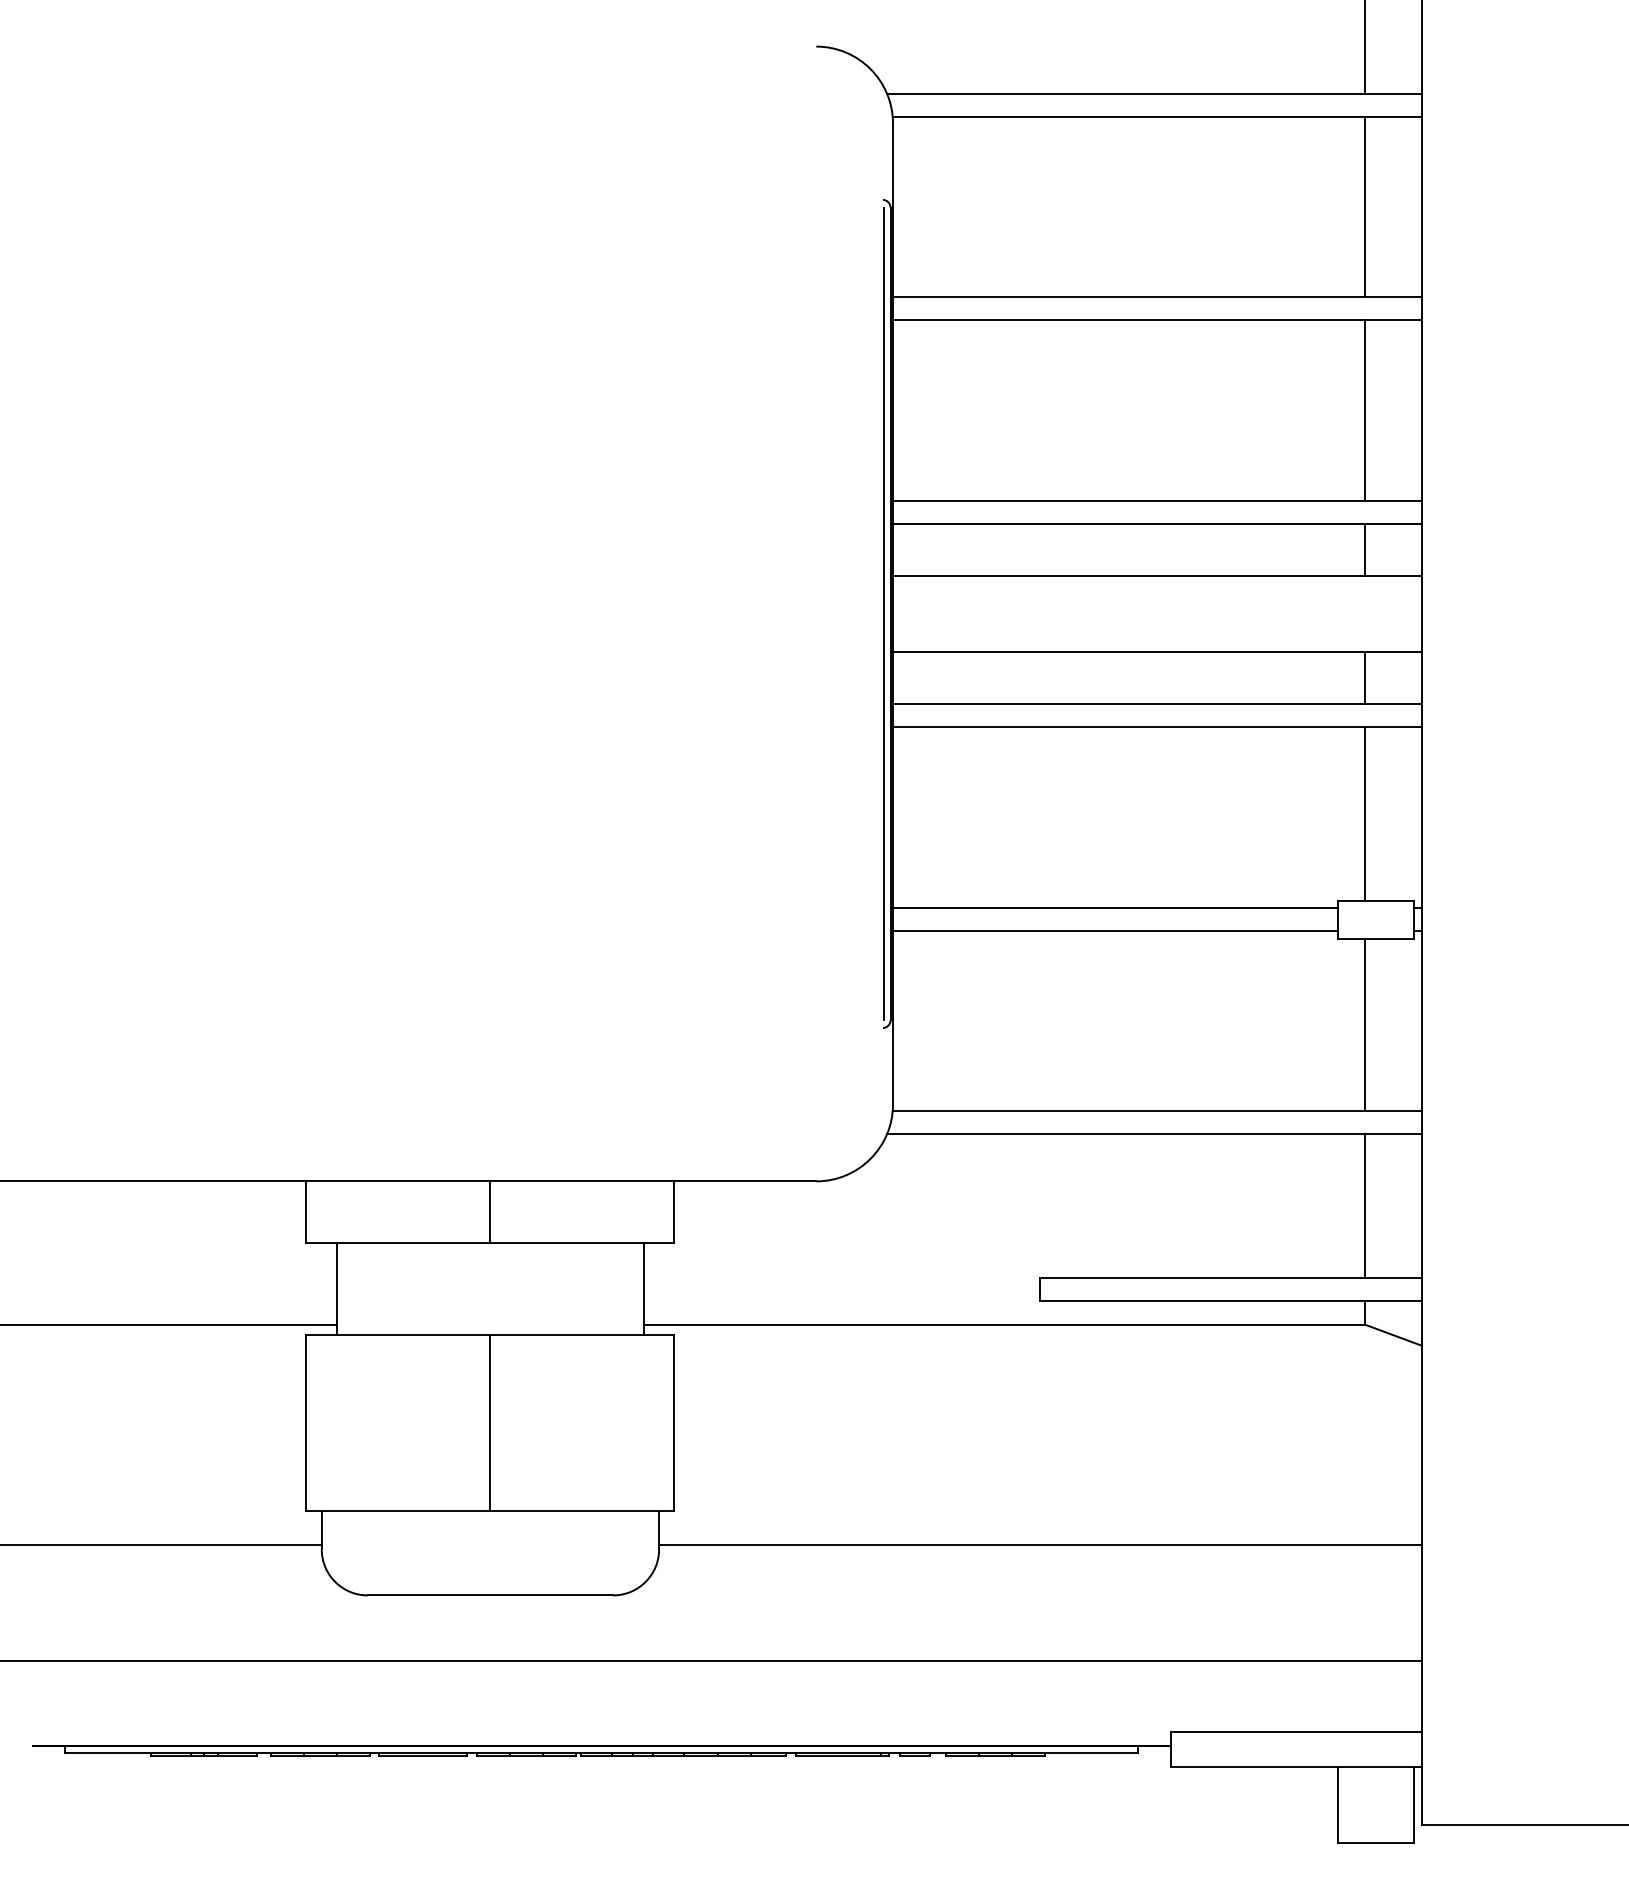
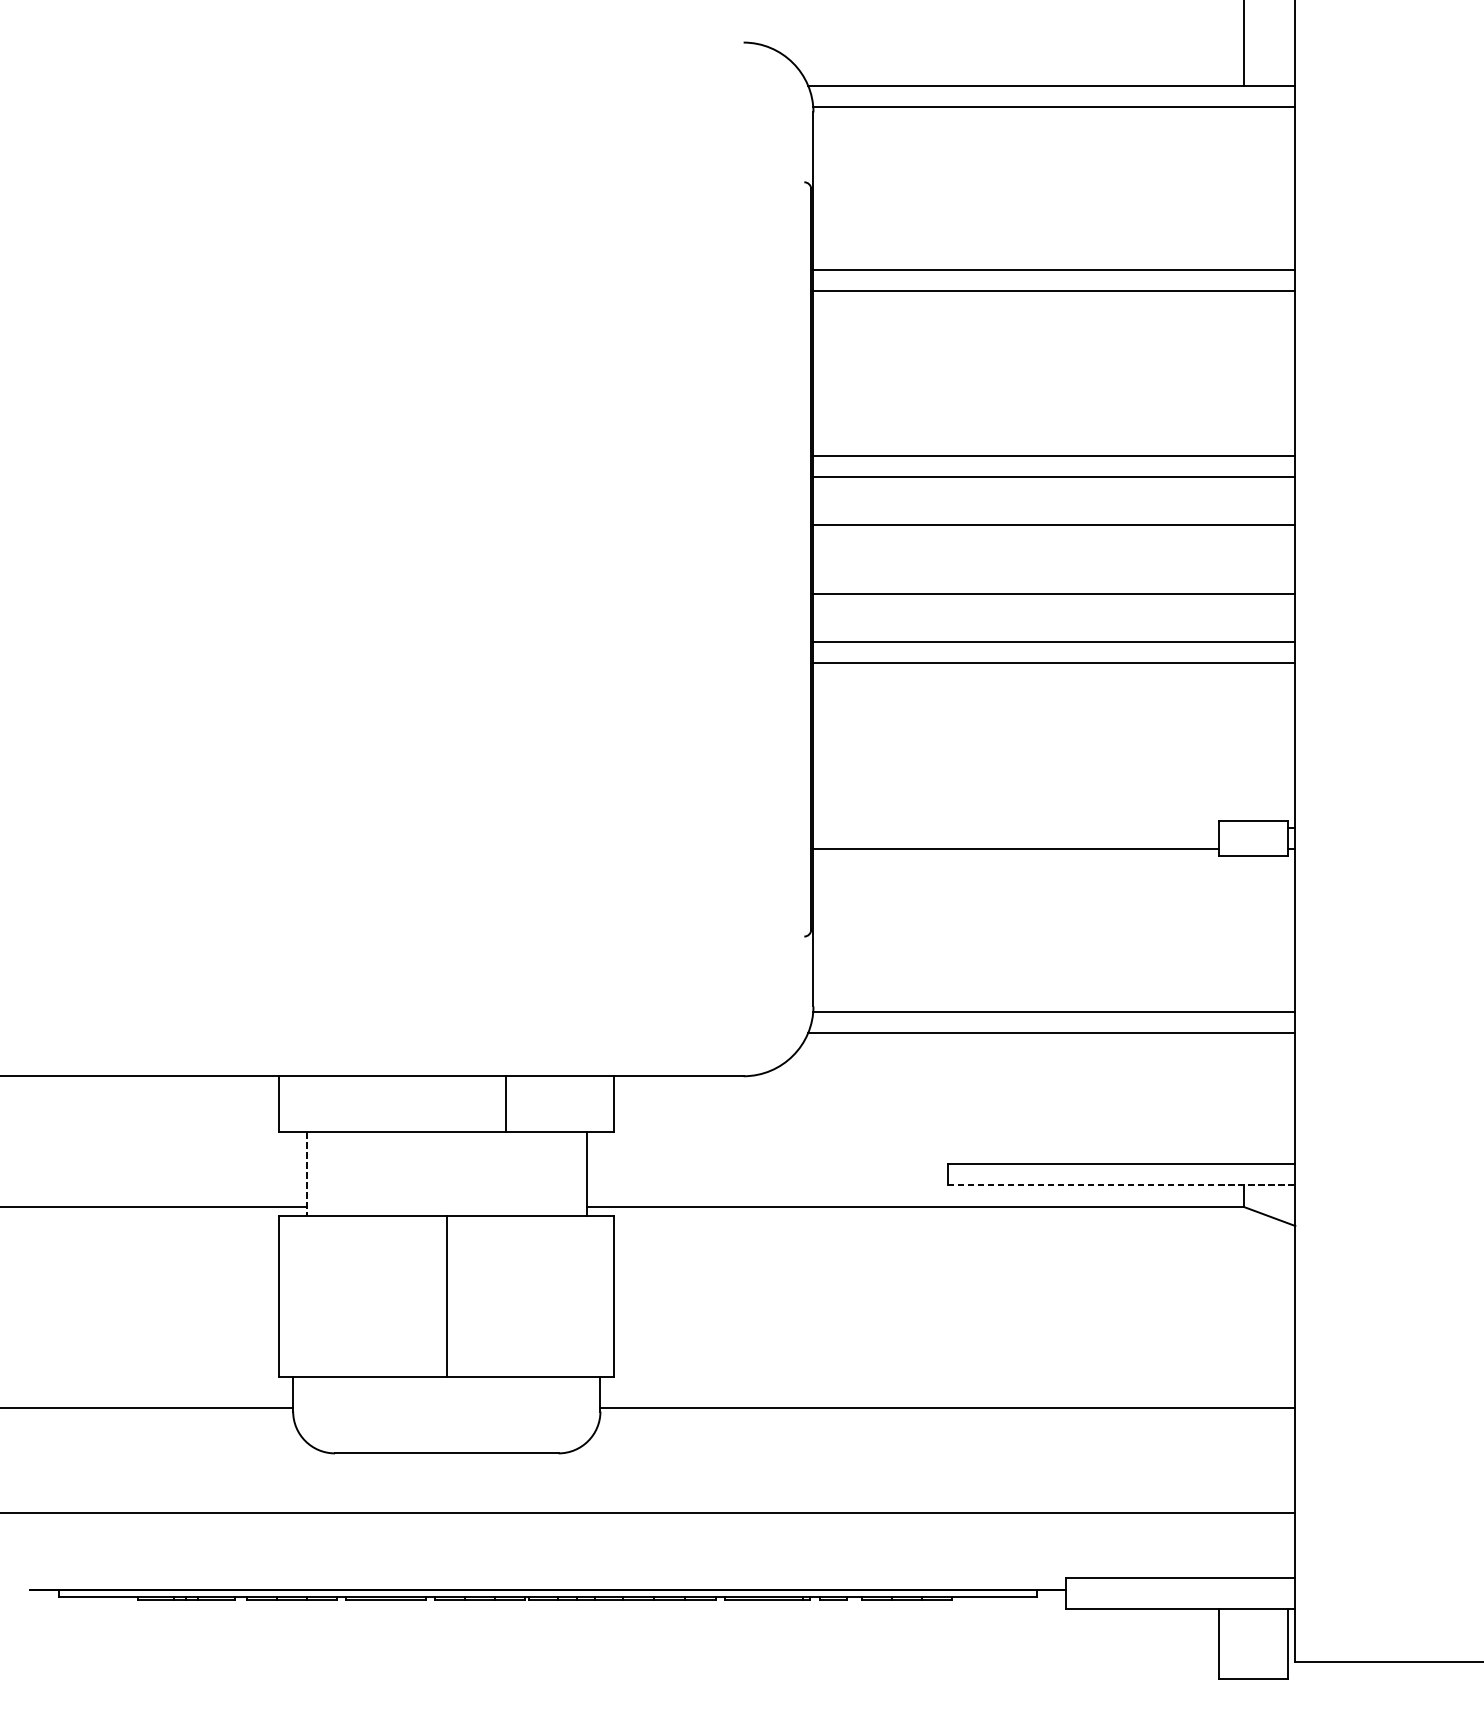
line: (1365, 206) -> (1243, 188), removed
line: (1365, 409) -> (1243, 373), removed
line: (1365, 549) -> (1243, 500), removed
line: (884, 613) -> (805, 558), removed
line: (1365, 678) -> (1243, 618), removed
line: (1365, 813) -> (1243, 741), removed
line: (1114, 908) -> (1015, 827), removed
line: (1365, 1024) -> (1243, 933), removed
line: (1365, 1205) -> (1243, 1098), removed
line: (490, 1211) -> (506, 1103), moved
line: (337, 1289) -> (307, 1174), solid -> dashed
line: (1231, 1300) -> (1121, 1184), solid -> dashed

